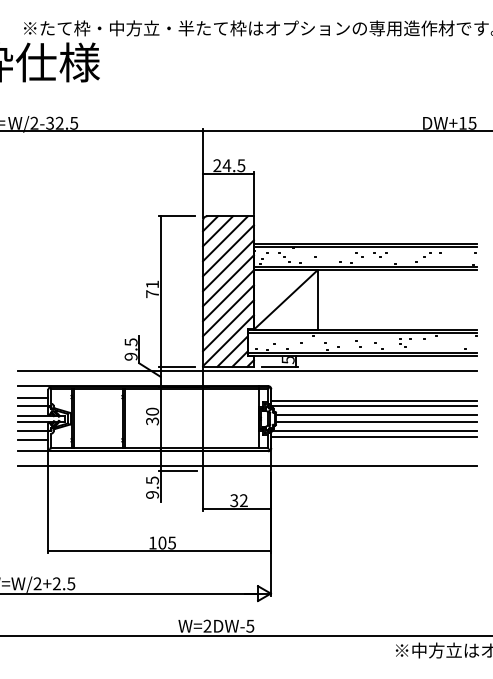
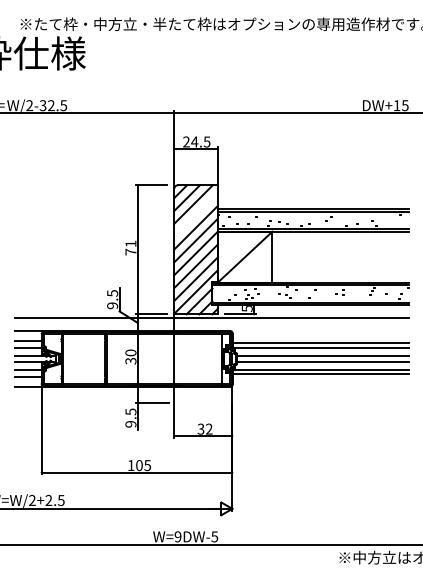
line: (228, 250) -> (196, 214), removed
line: (246, 466) -> (211, 399), removed
text: (207, 626) -> (178, 537), W=2DW-5 -> W=9DW-5

